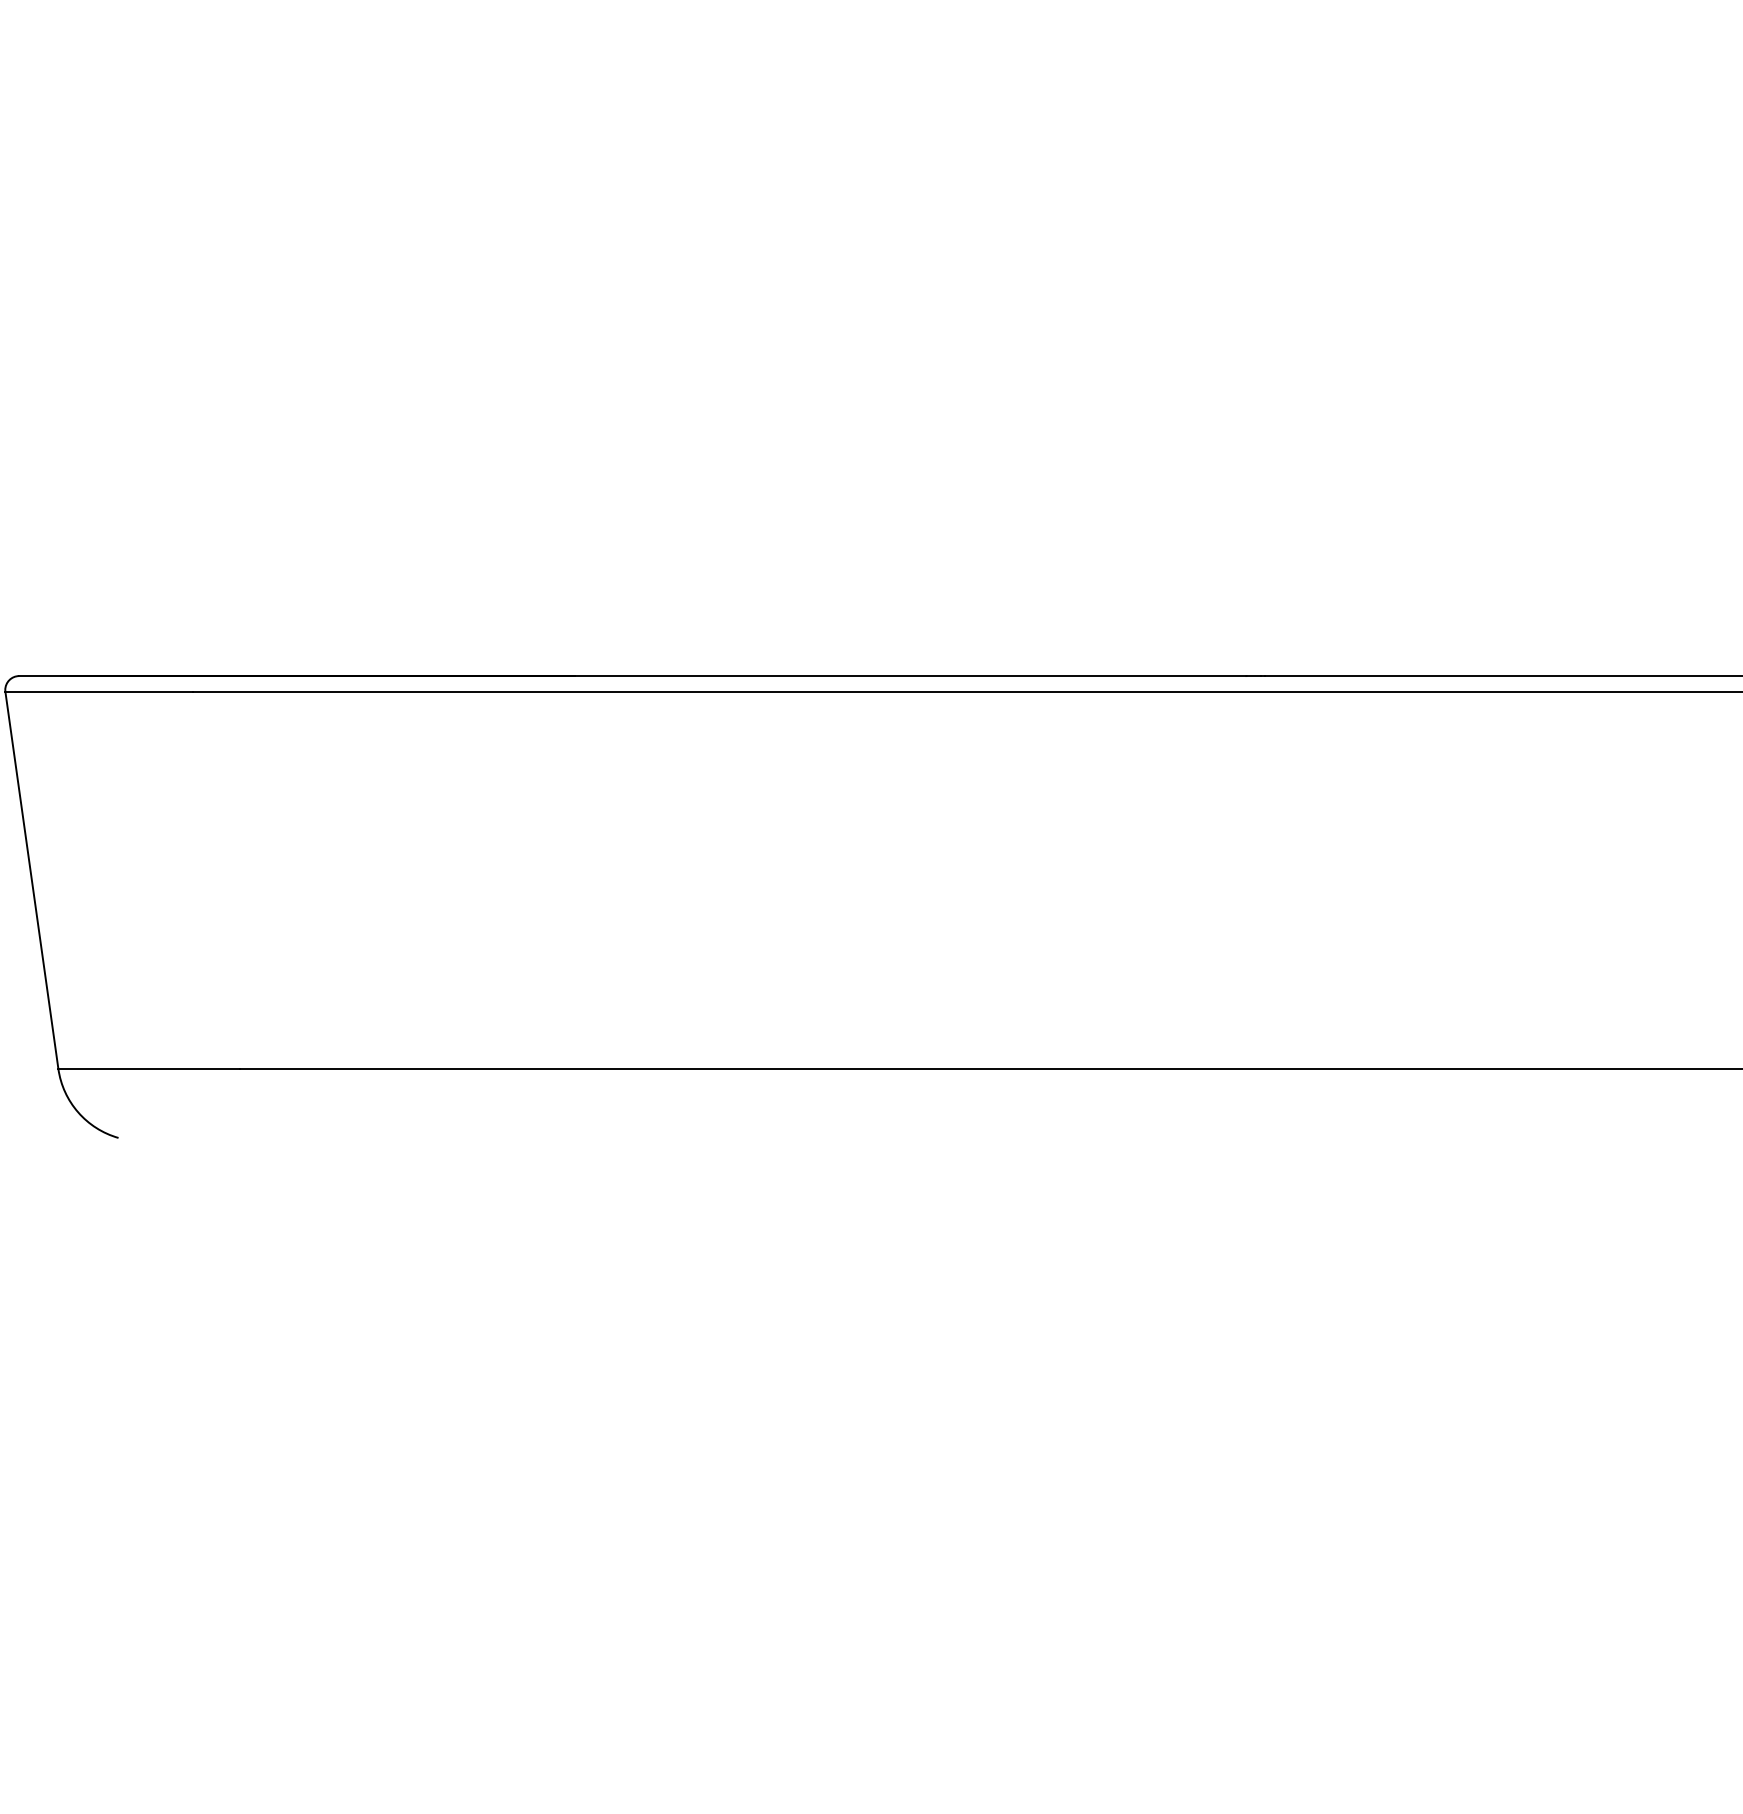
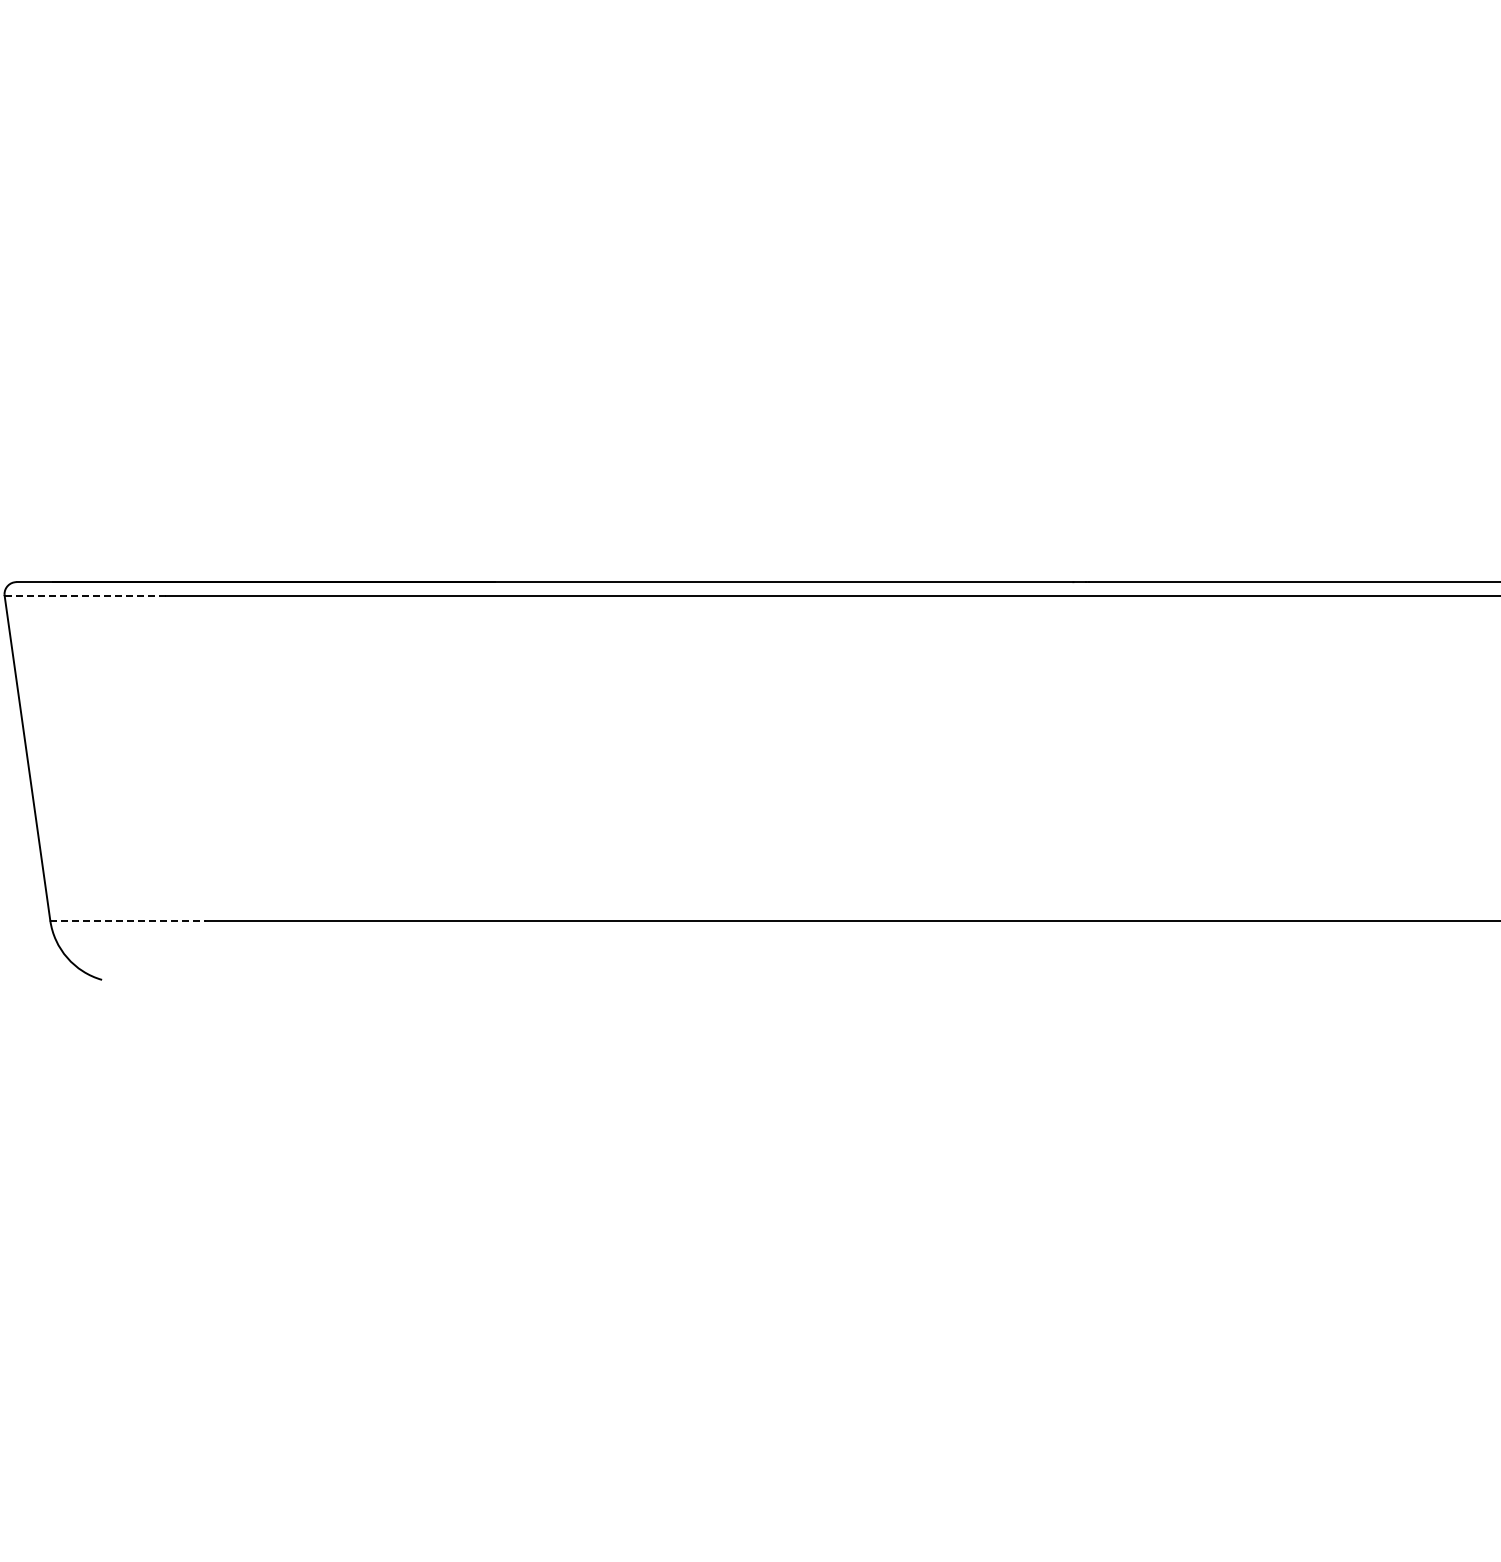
line: (99, 691) -> (85, 595), solid -> dashed
line: (149, 1068) -> (128, 920), solid -> dashed

